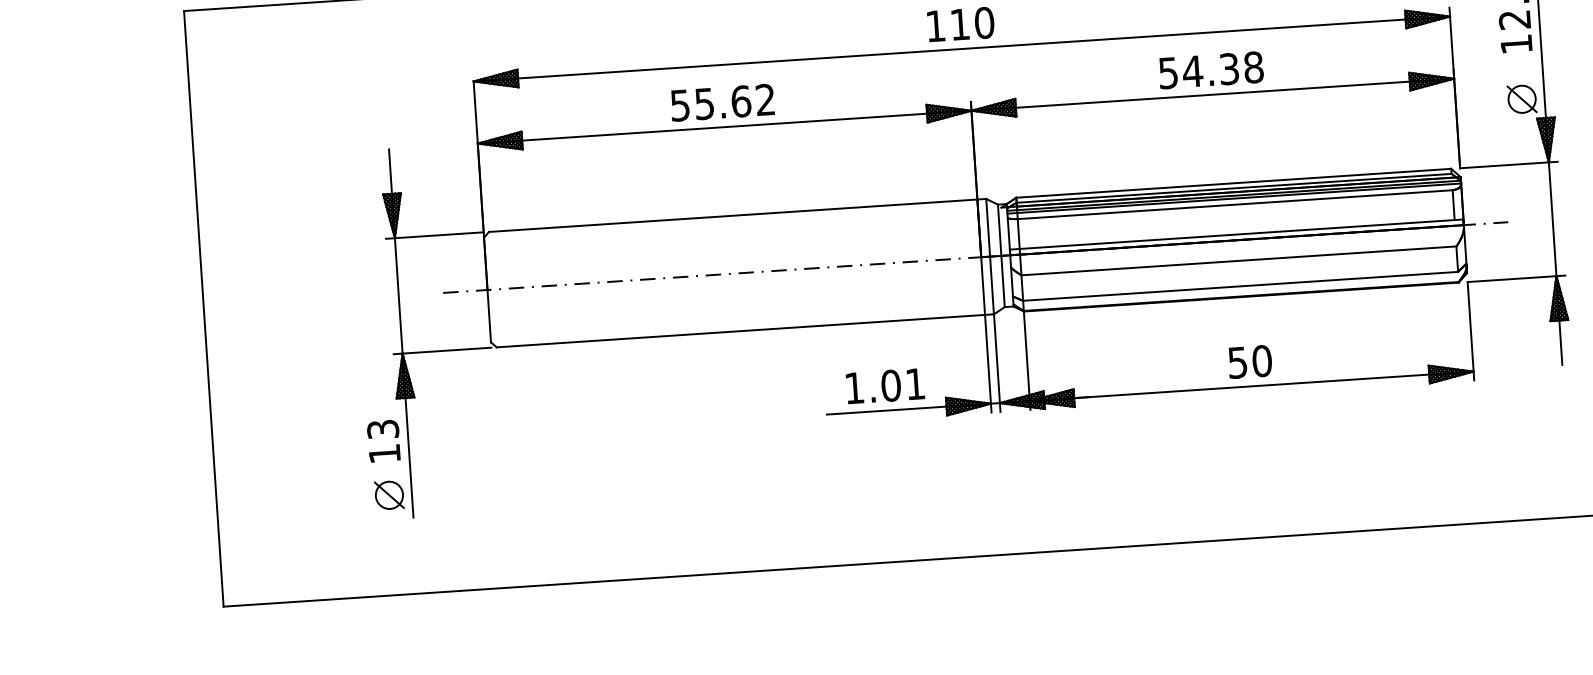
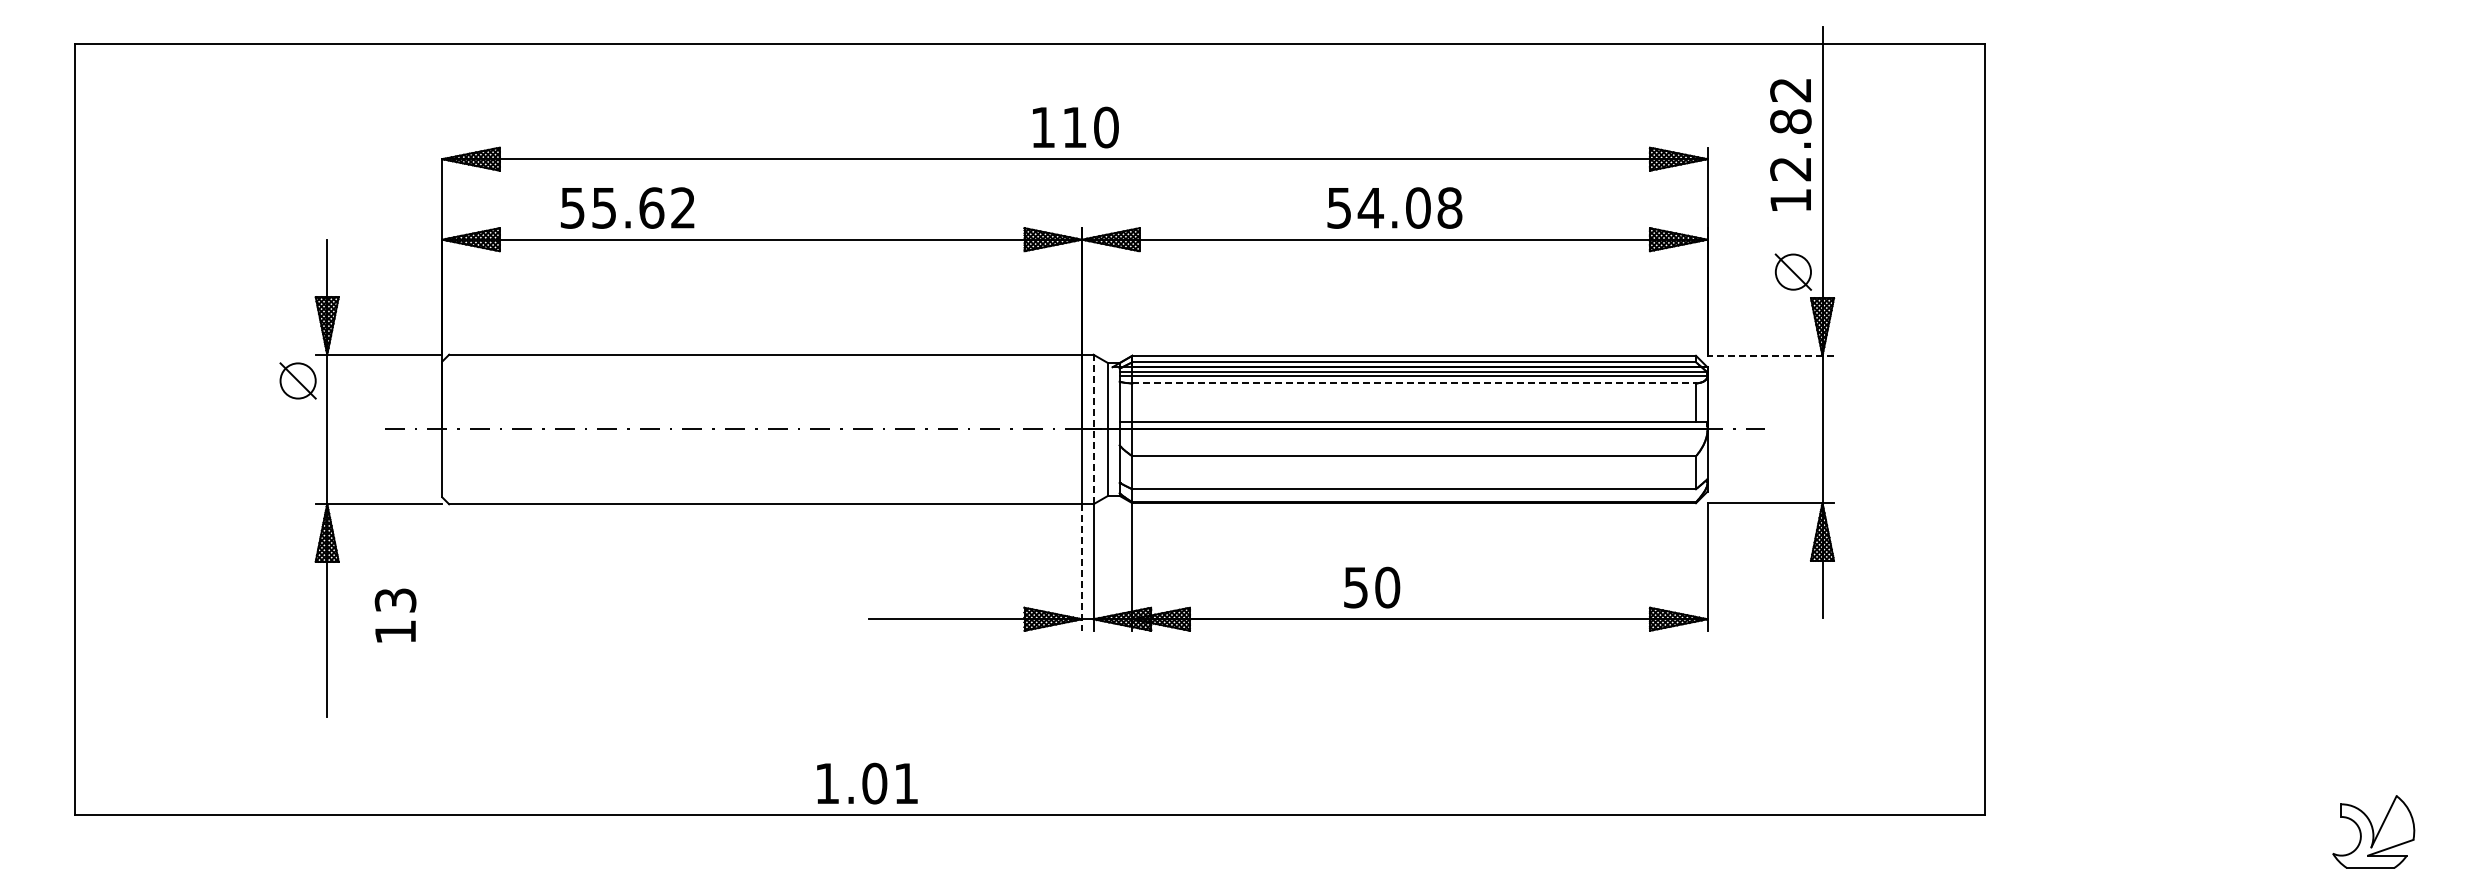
text: (1229, 68) -> (1418, 207), 54.38 -> 54.08
text: (722, 102) -> (627, 207), moved
line: (1508, 164) -> (1770, 355), solid -> dashed
line: (1235, 204) -> (1414, 383), solid -> dashed
line: (990, 256) -> (1093, 429), solid -> dashed
text: (1250, 361) -> (1372, 587), moved
line: (988, 364) -> (1082, 568), solid -> dashed
text: (885, 386) -> (867, 783), moved
text: (383, 441) -> (395, 615), moved
part: (388, 494) -> (297, 380), moved

